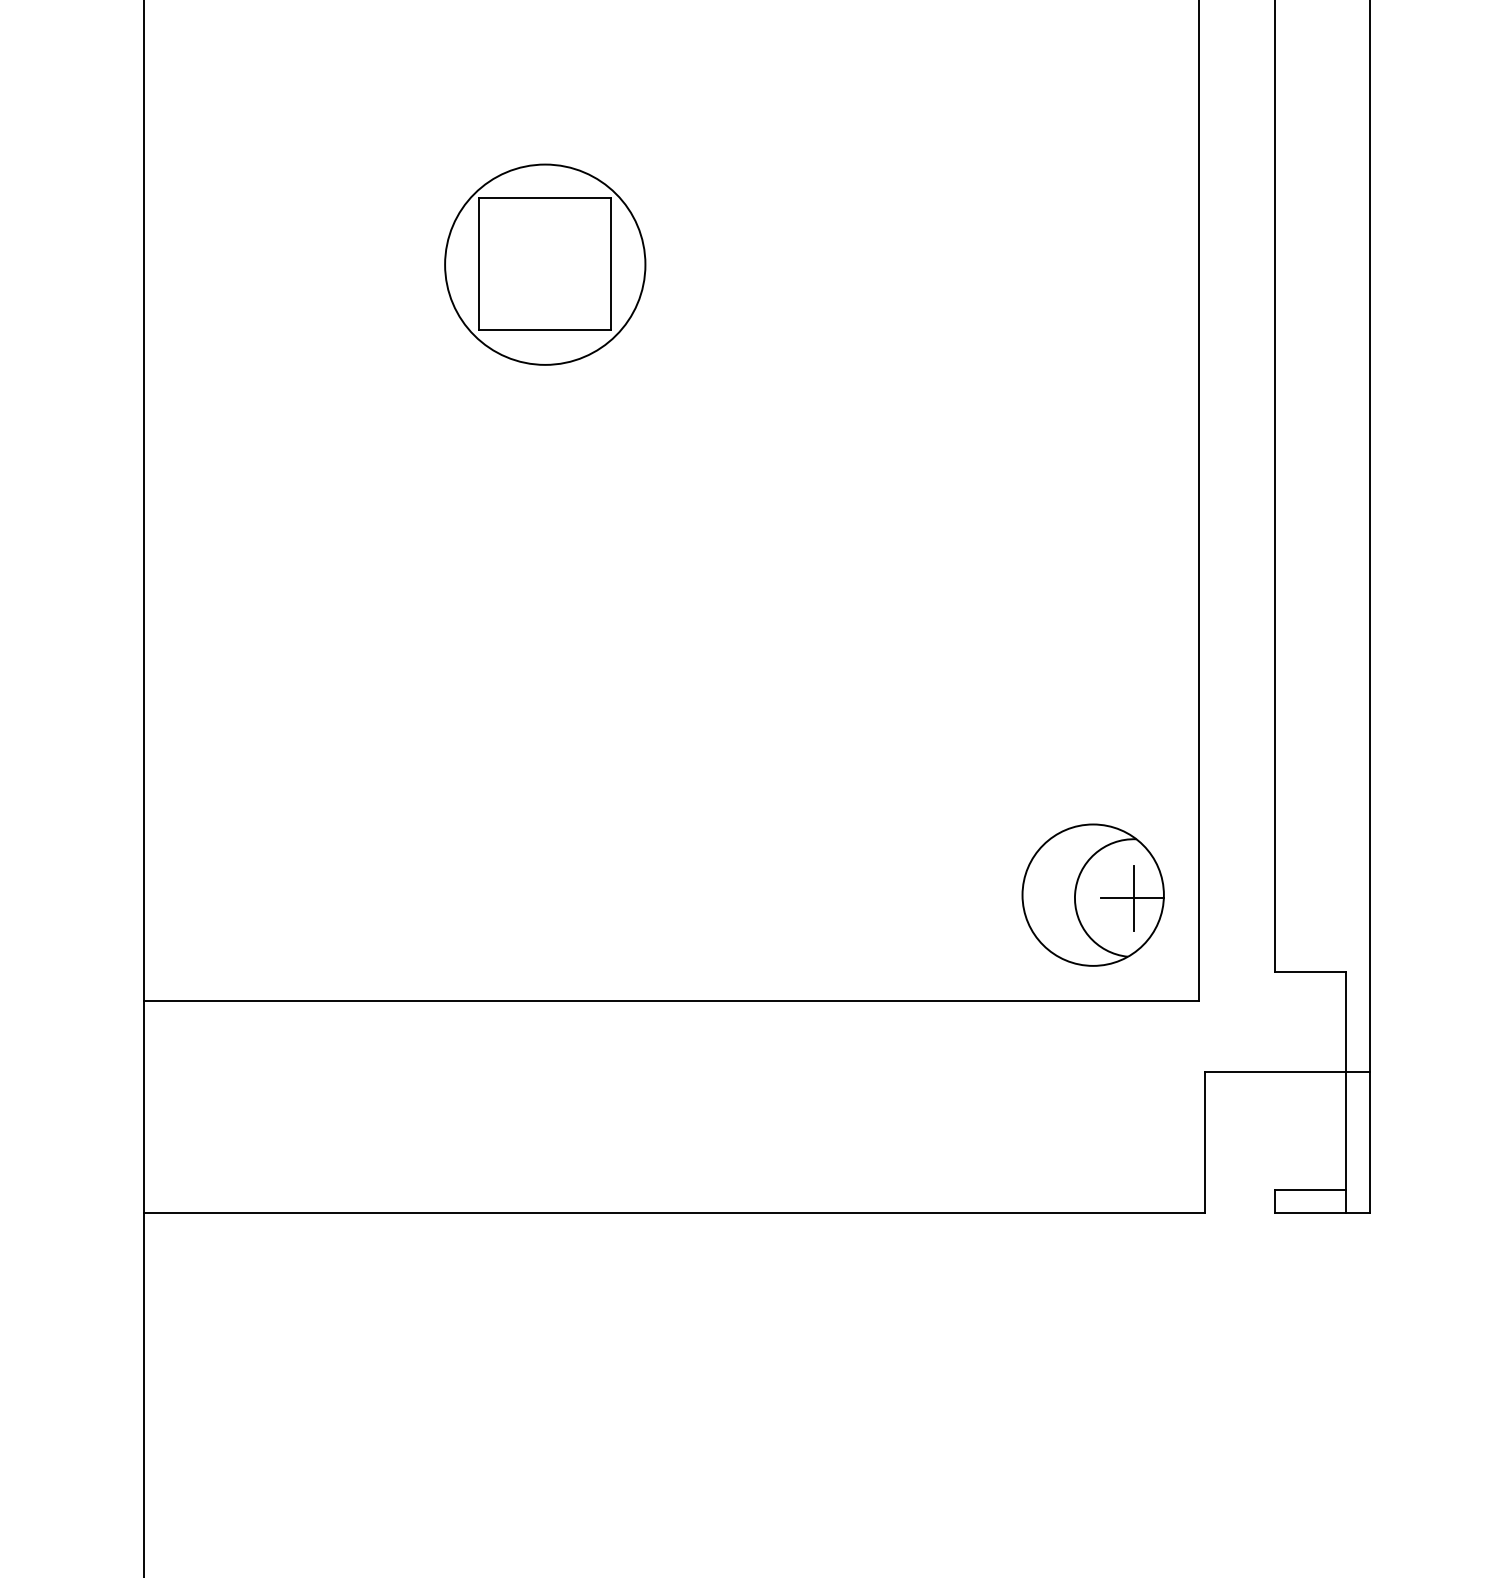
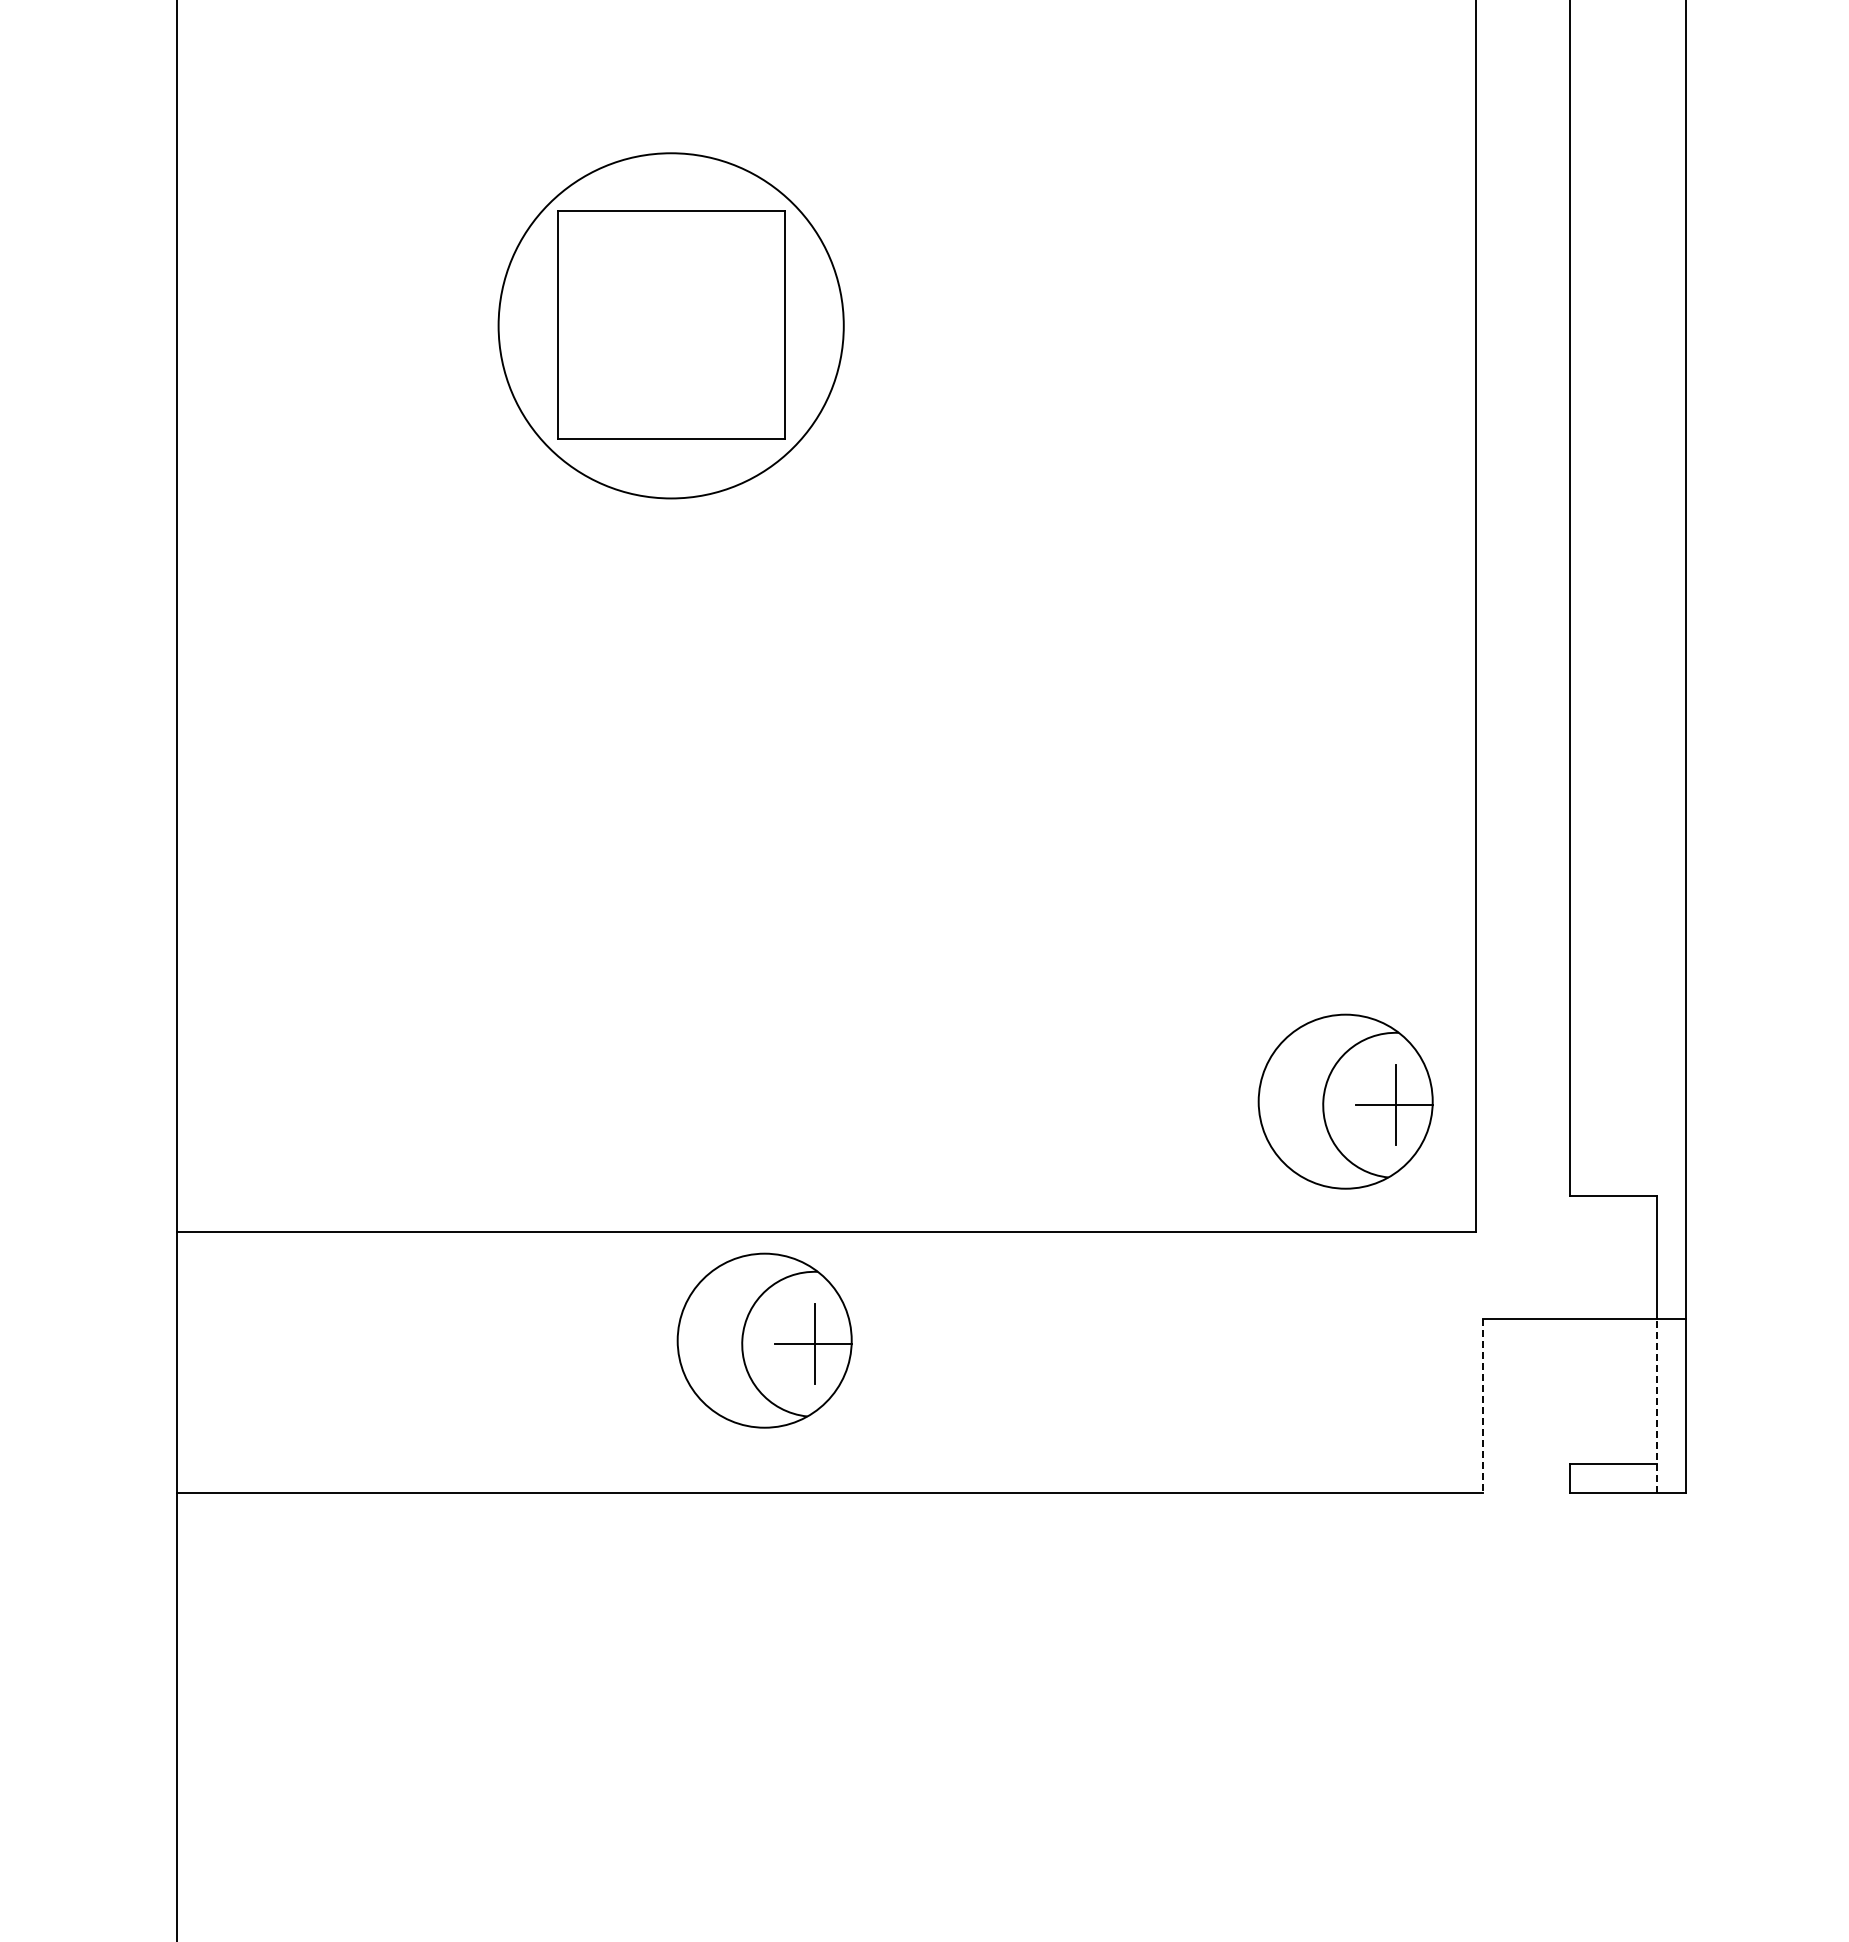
part: (545, 264) -> (671, 325), size x1.4
part: (621, 1089) -> (764, 1340), added
line: (1204, 1142) -> (1482, 1406), solid -> dashed
line: (1345, 1142) -> (1656, 1405), solid -> dashed

